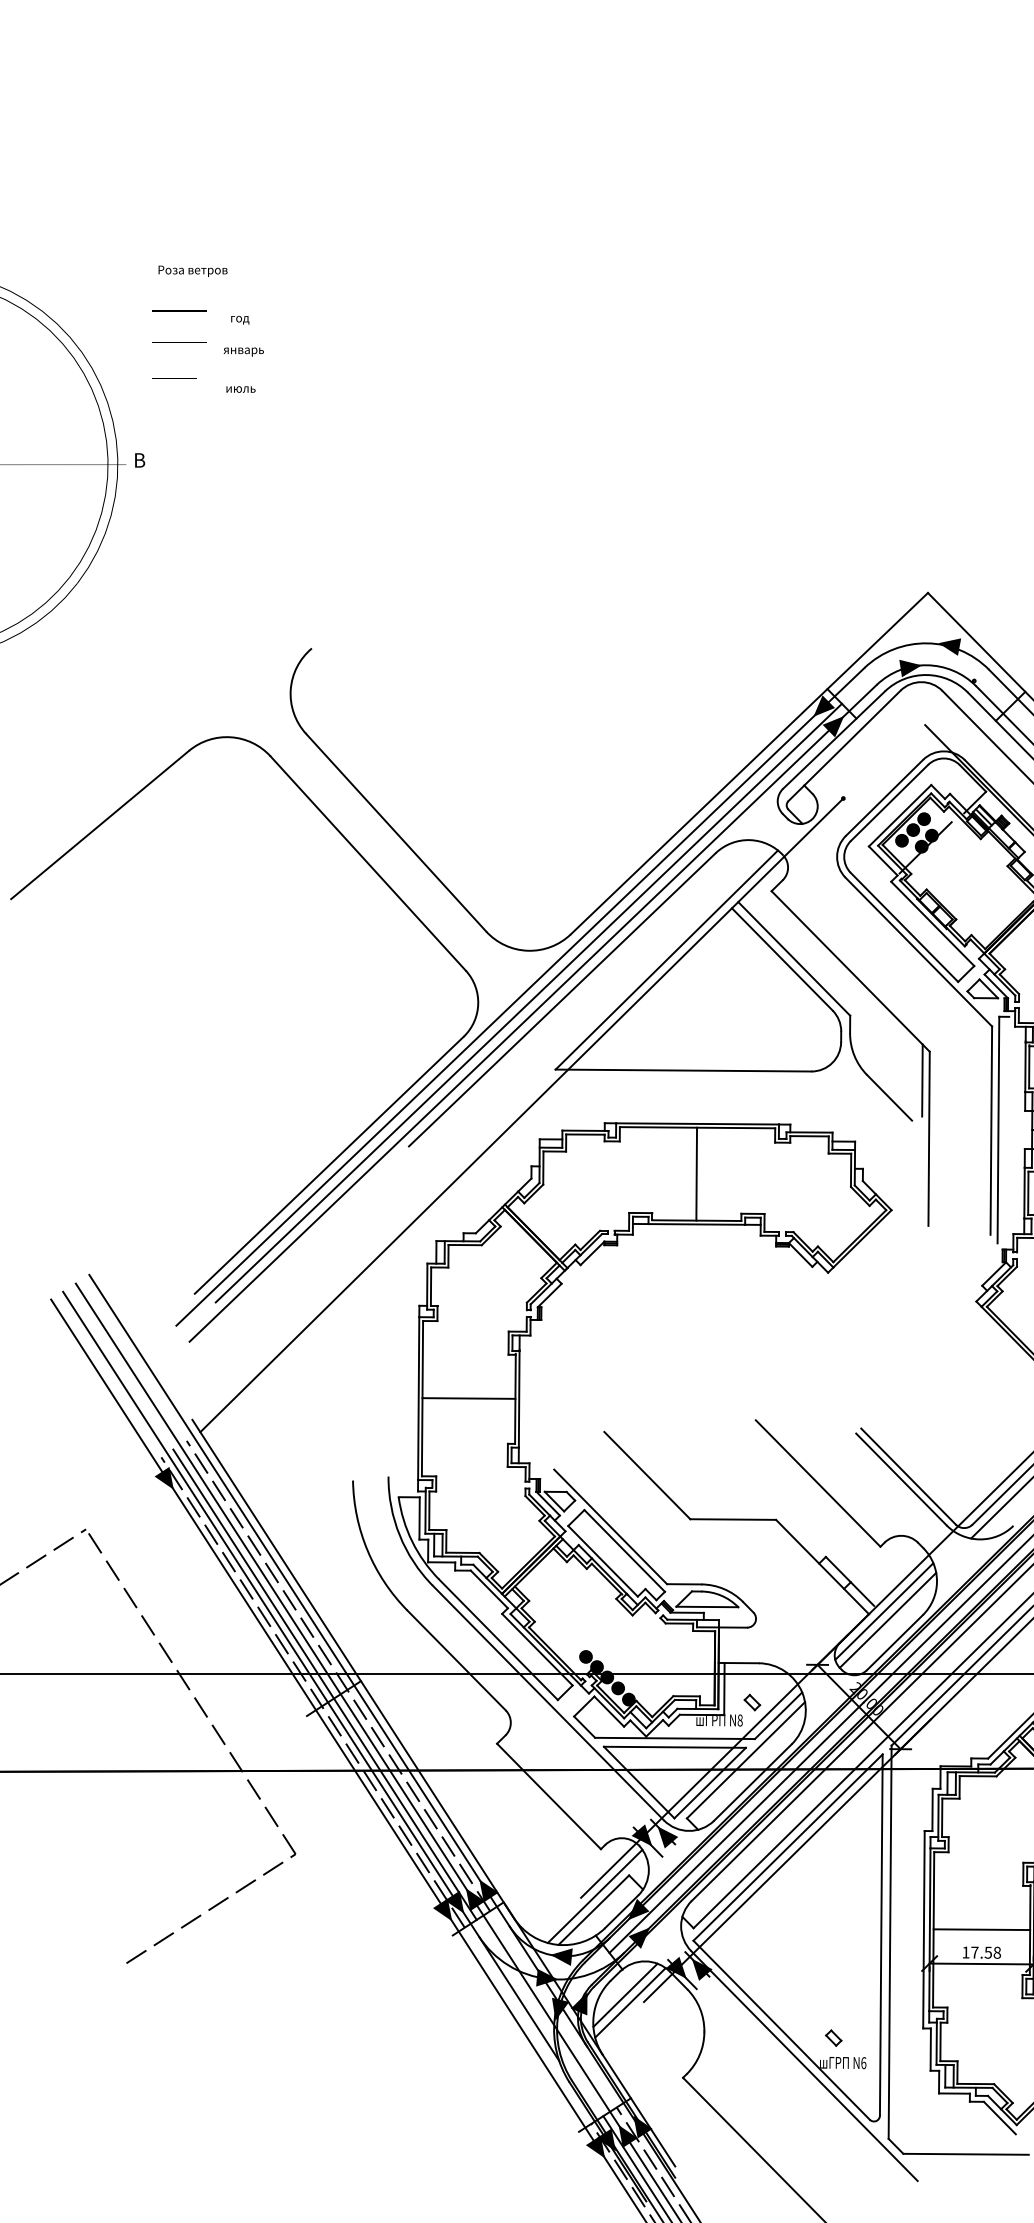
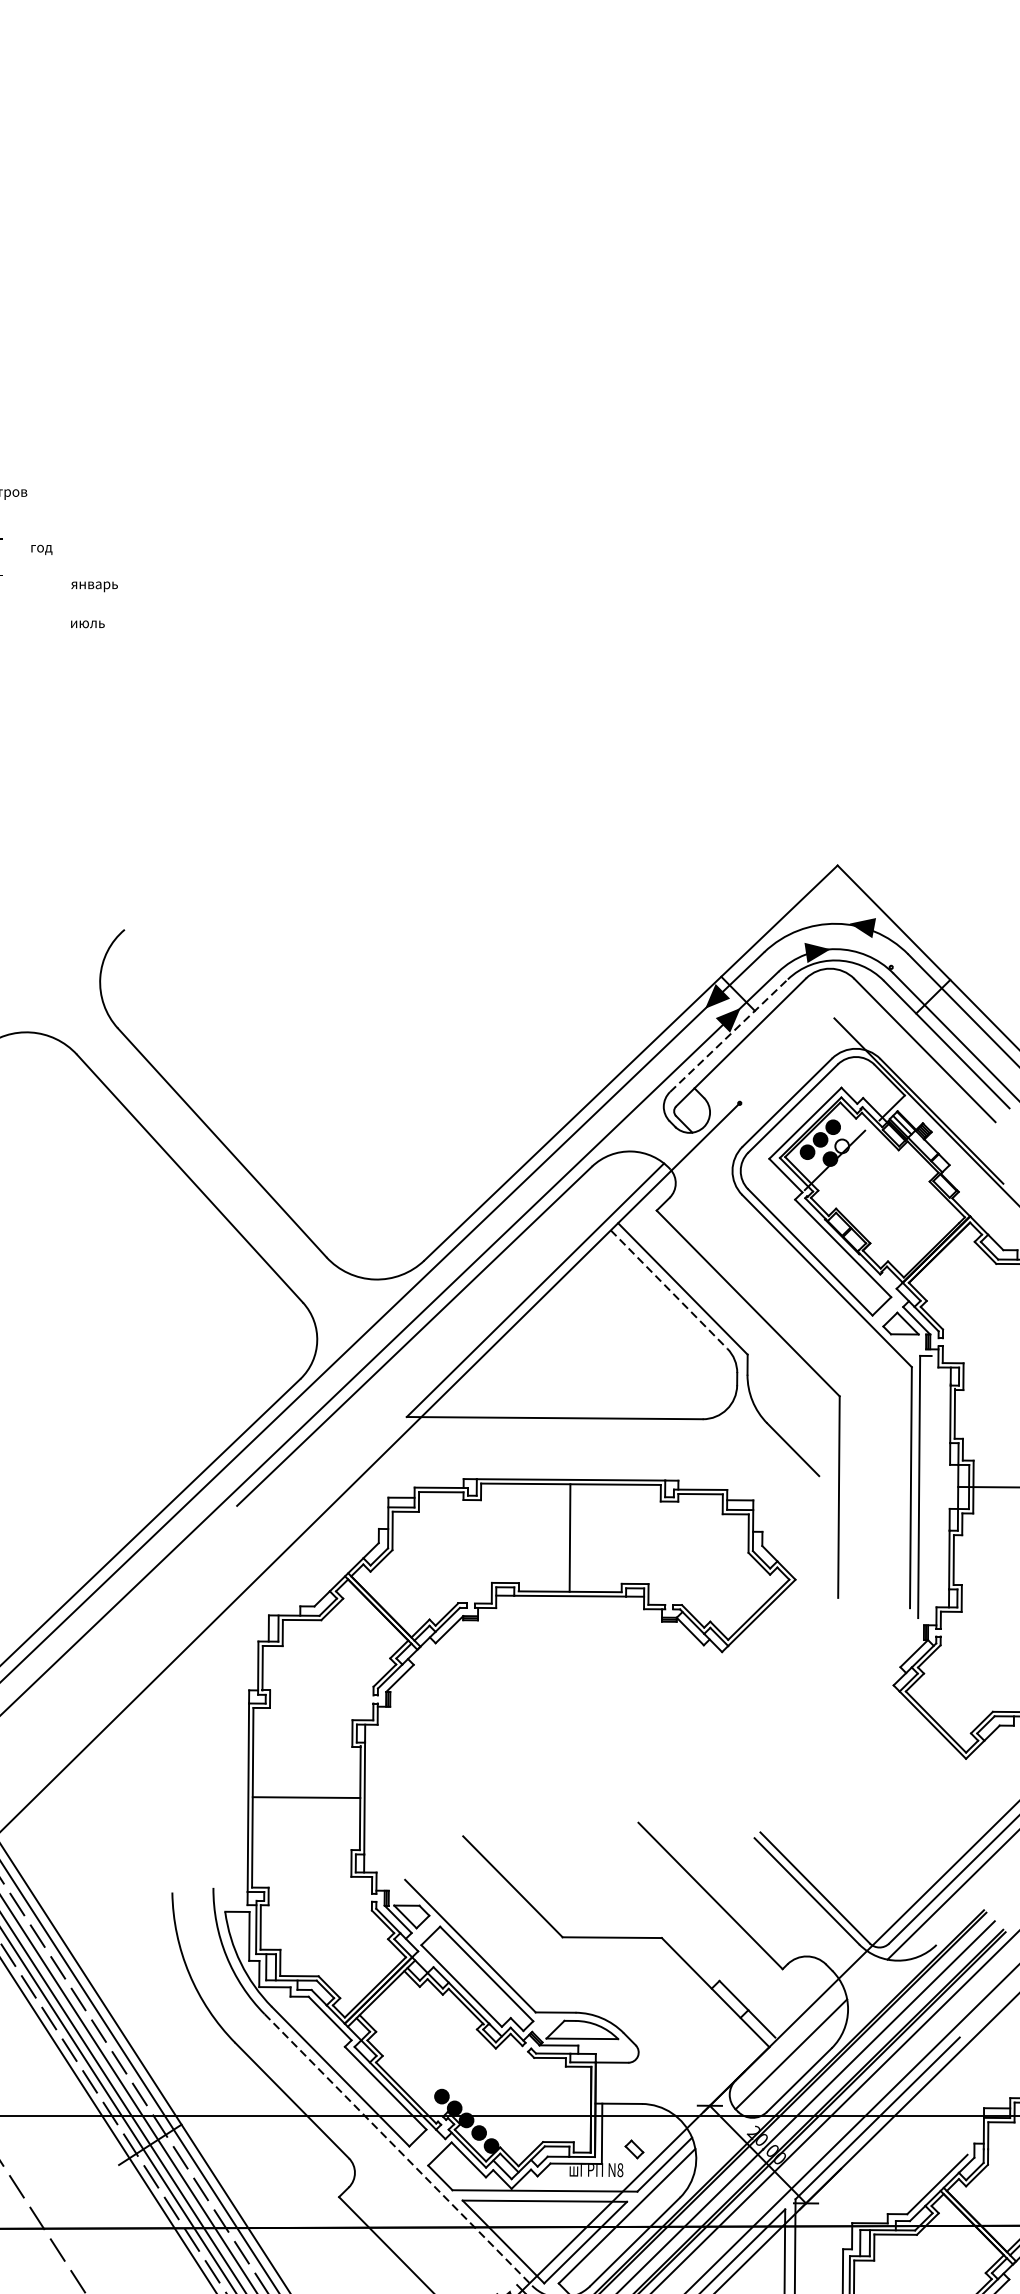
text: (243, 351) -> (94, 586), moved
text: (240, 389) -> (87, 624), moved
line: (834, 739) -> (729, 1035), solid -> dashed
fill: (931, 835) -> (841, 1146), removed
line: (782, 959) -> (669, 1289), solid -> dashed
line: (528, 1002) -> (375, 1339), removed
line: (922, 1080) -> (831, 1429), removed
line: (884, 1611) -> (787, 2044), removed
line: (548, 1703) -> (398, 2150), solid -> dashed

